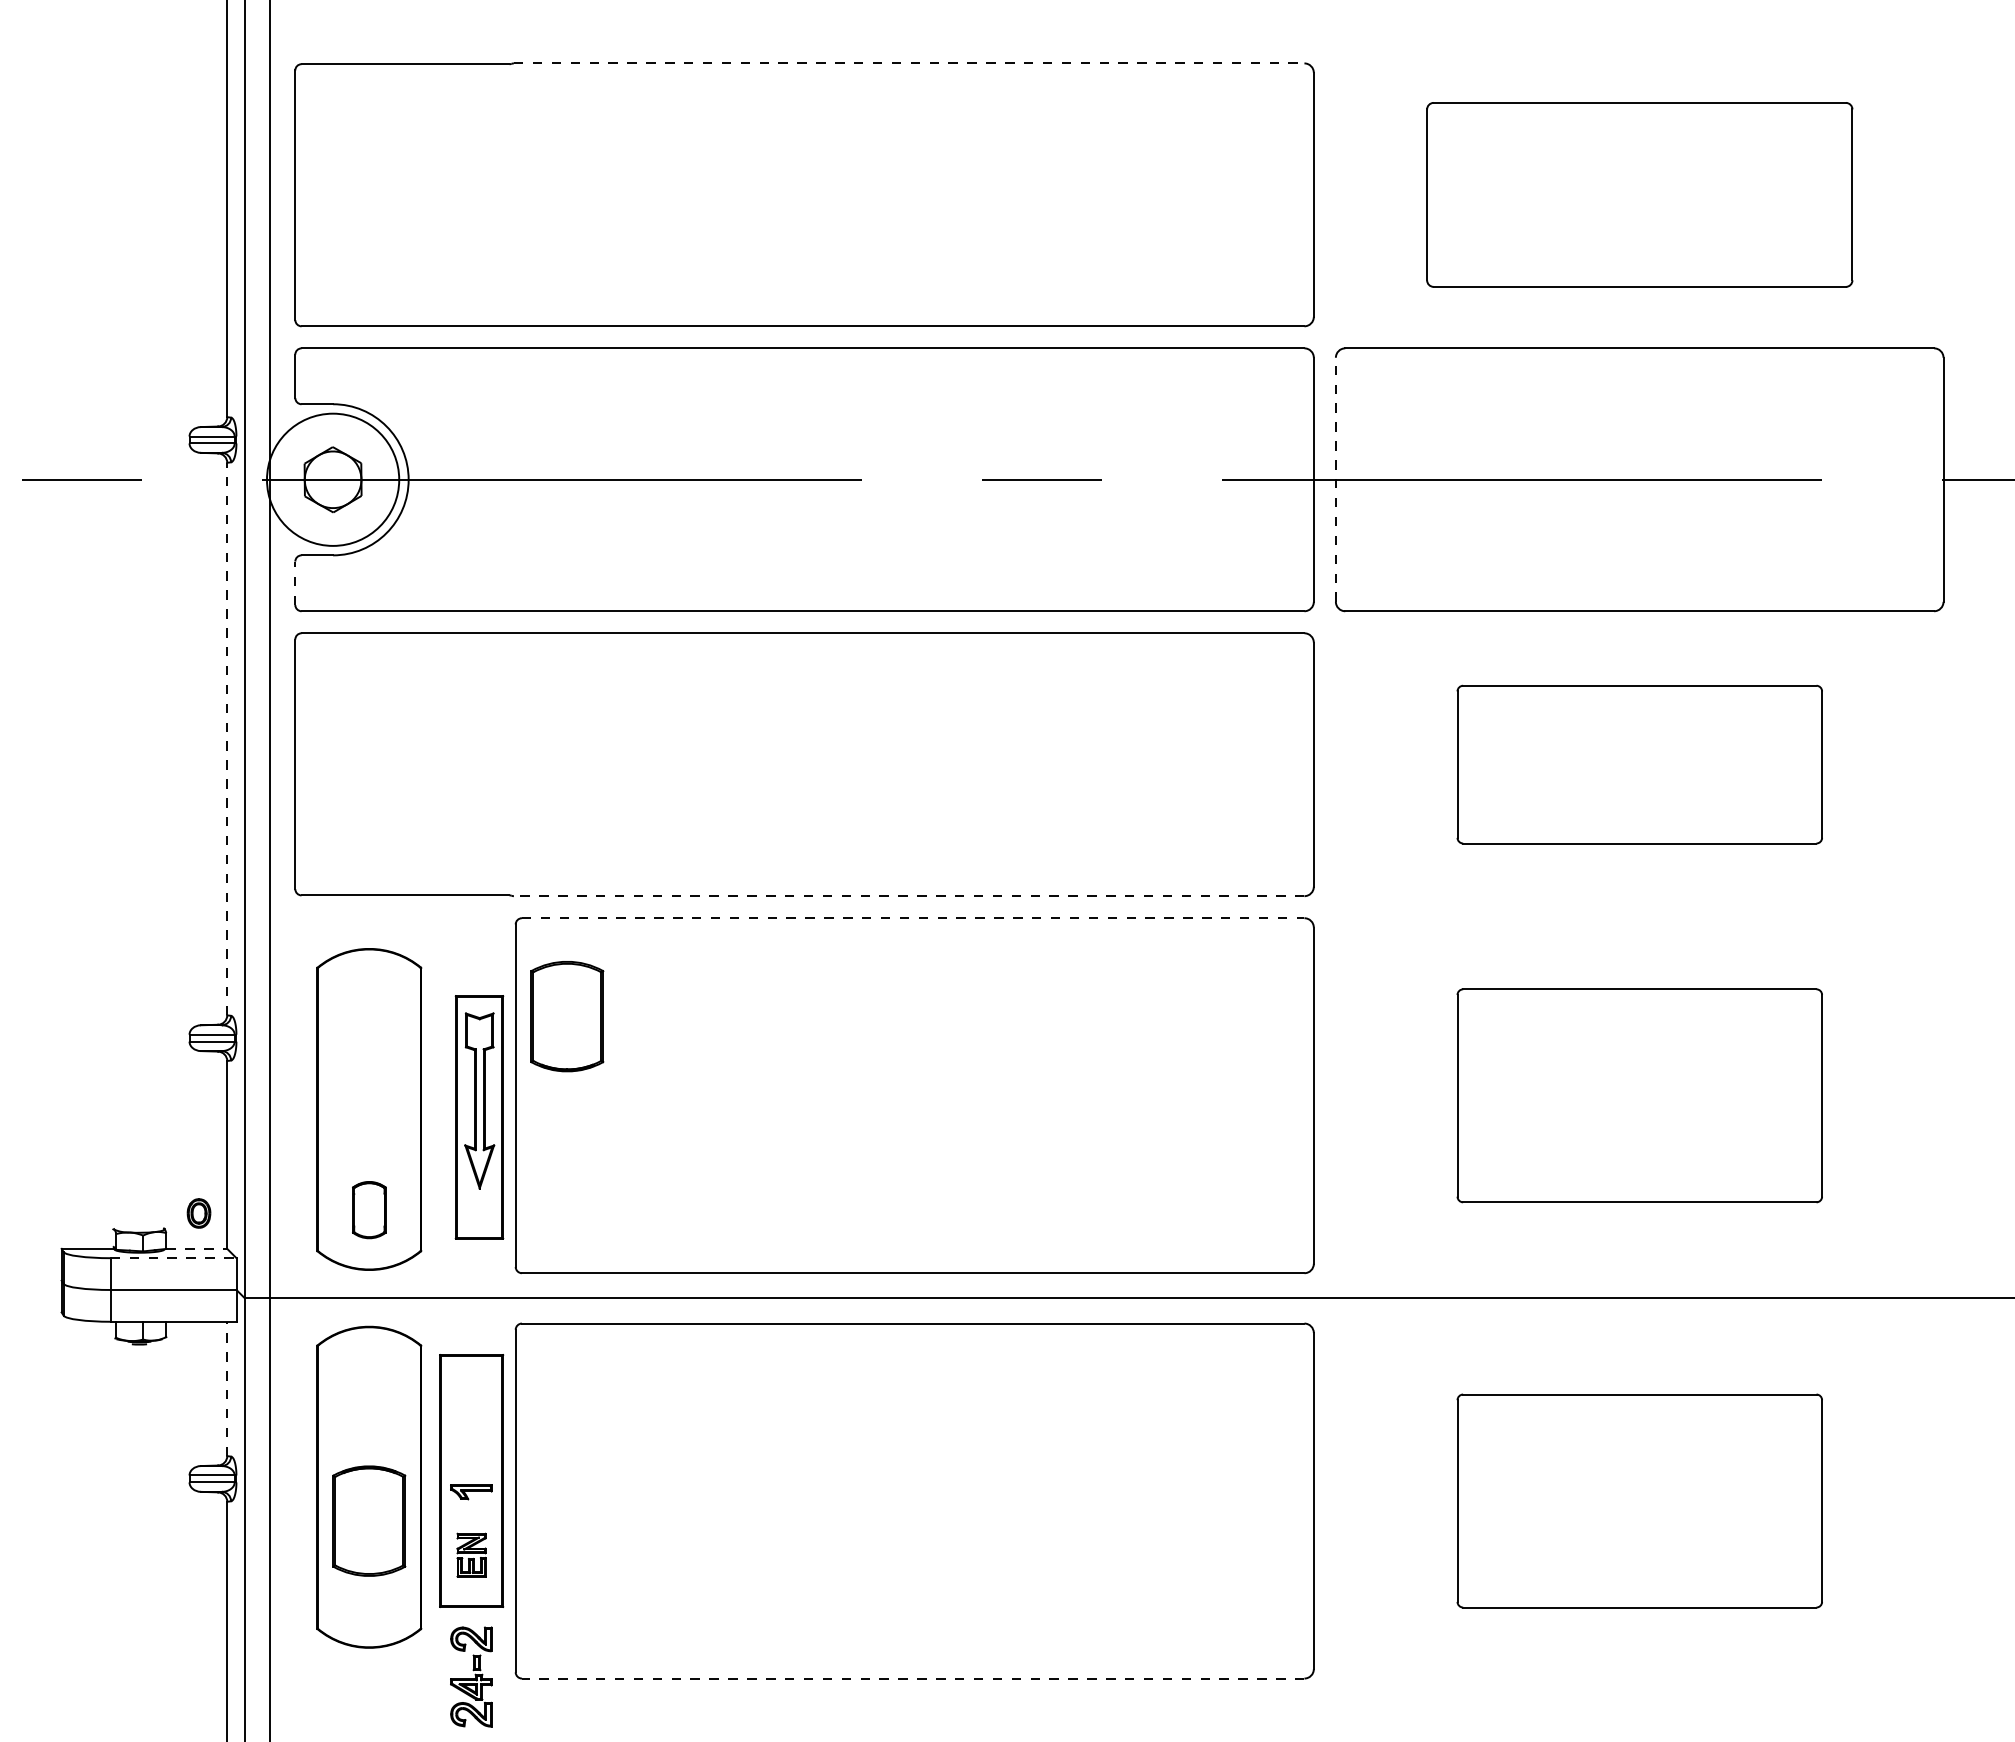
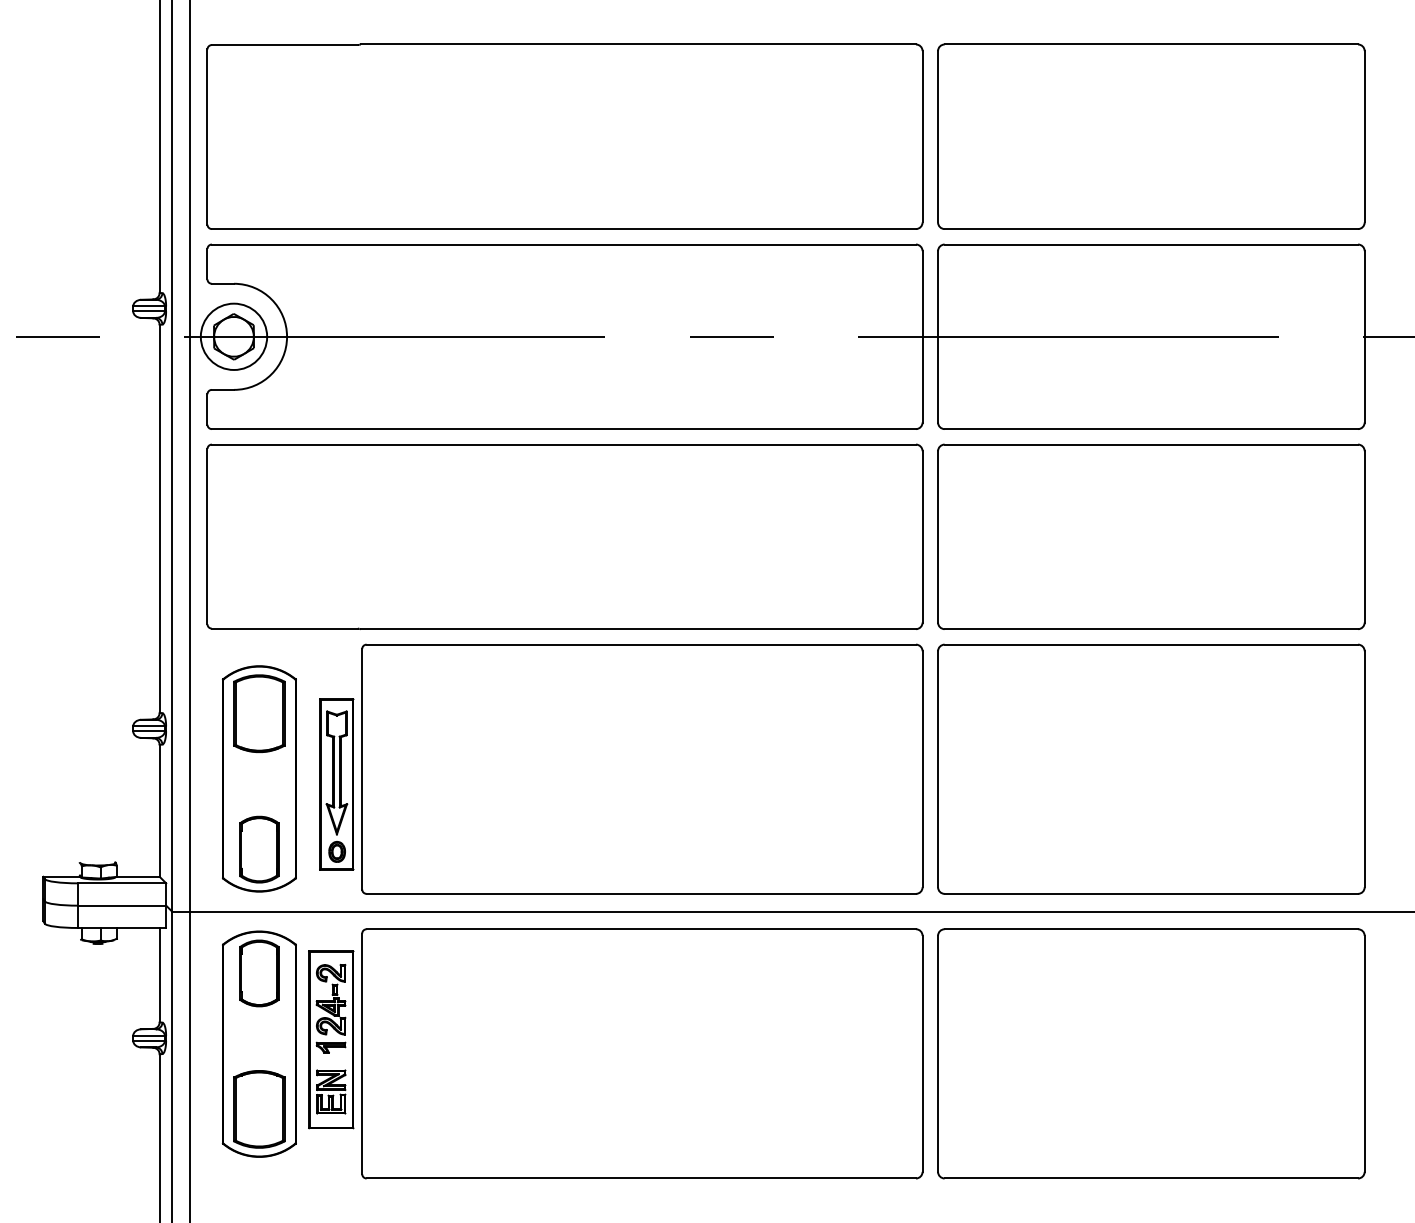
line: (909, 63) -> (638, 44), dashed -> solid
part: (1639, 194) -> (1151, 136), size x1.43
circle: (332, 479) -> (233, 336), size x0.71
line: (1335, 479) -> (937, 336), dashed -> solid
line: (295, 583) -> (207, 409), dashed -> solid
line: (227, 738) -> (159, 518), dashed -> solid
part: (1639, 764) -> (1151, 536), size x1.67
line: (908, 896) -> (637, 629), dashed -> solid
line: (913, 918) -> (641, 644), dashed -> solid
part: (567, 1016) -> (259, 713), moved
part: (1639, 1095) -> (1151, 769), size x1.67
part: (369, 1209) -> (259, 849), size x1.67
part: (198, 1213) -> (336, 851), moved
line: (197, 1248) -> (138, 876), dashed -> solid
line: (173, 1258) -> (121, 883), dashed -> solid
part: (369, 1386) -> (259, 973), added
line: (227, 1388) -> (159, 974), dashed -> solid
part: (1639, 1500) -> (1151, 1053), size x1.67
part: (369, 1520) -> (259, 1108), moved
part: (471, 1554) -> (331, 1091), size x1.43
part: (471, 1676) -> (331, 999), moved
line: (912, 1678) -> (640, 1178), dashed -> solid

